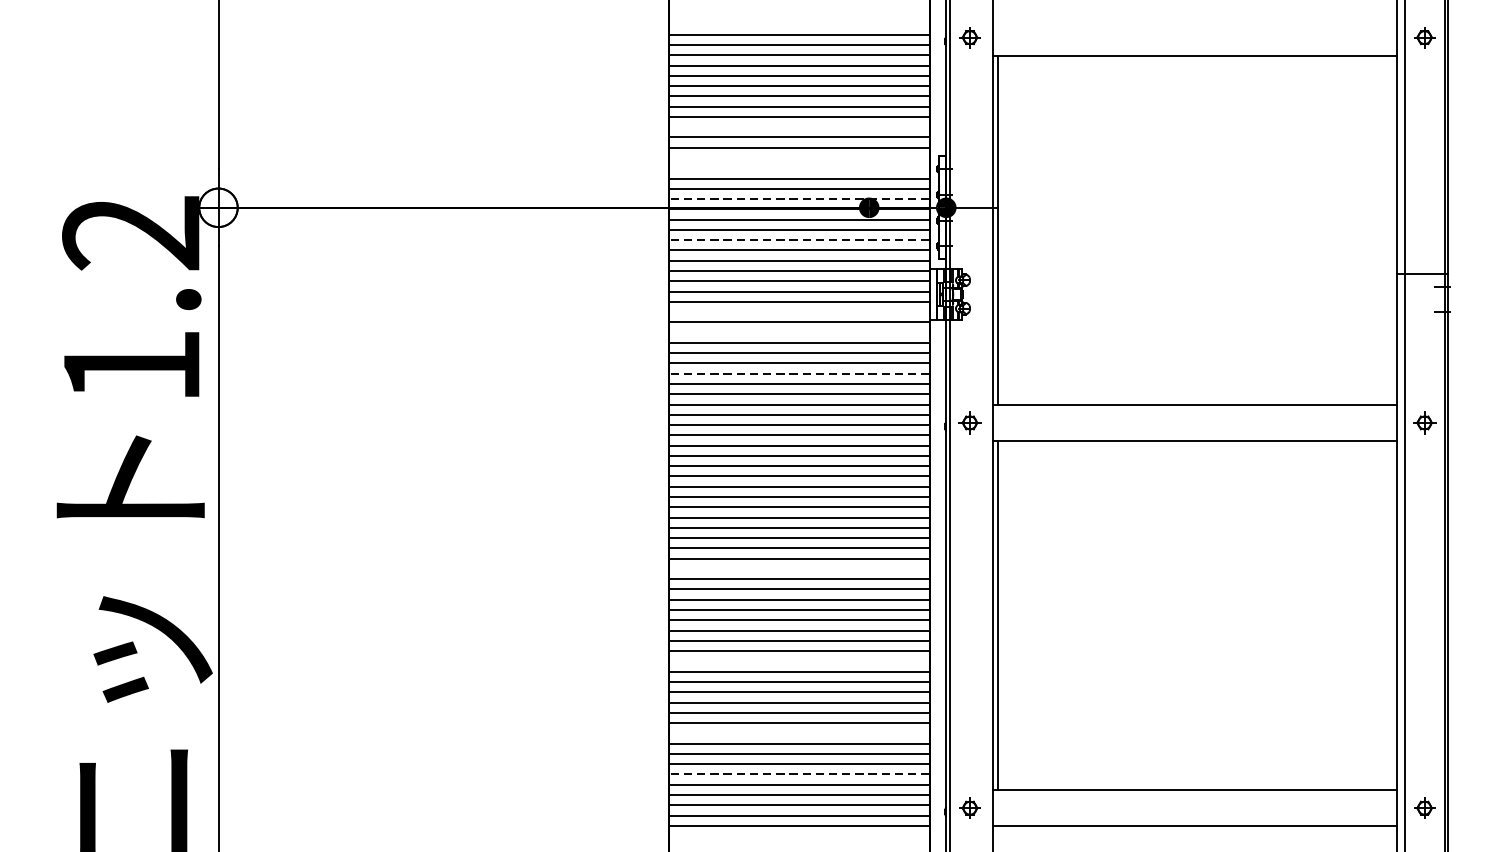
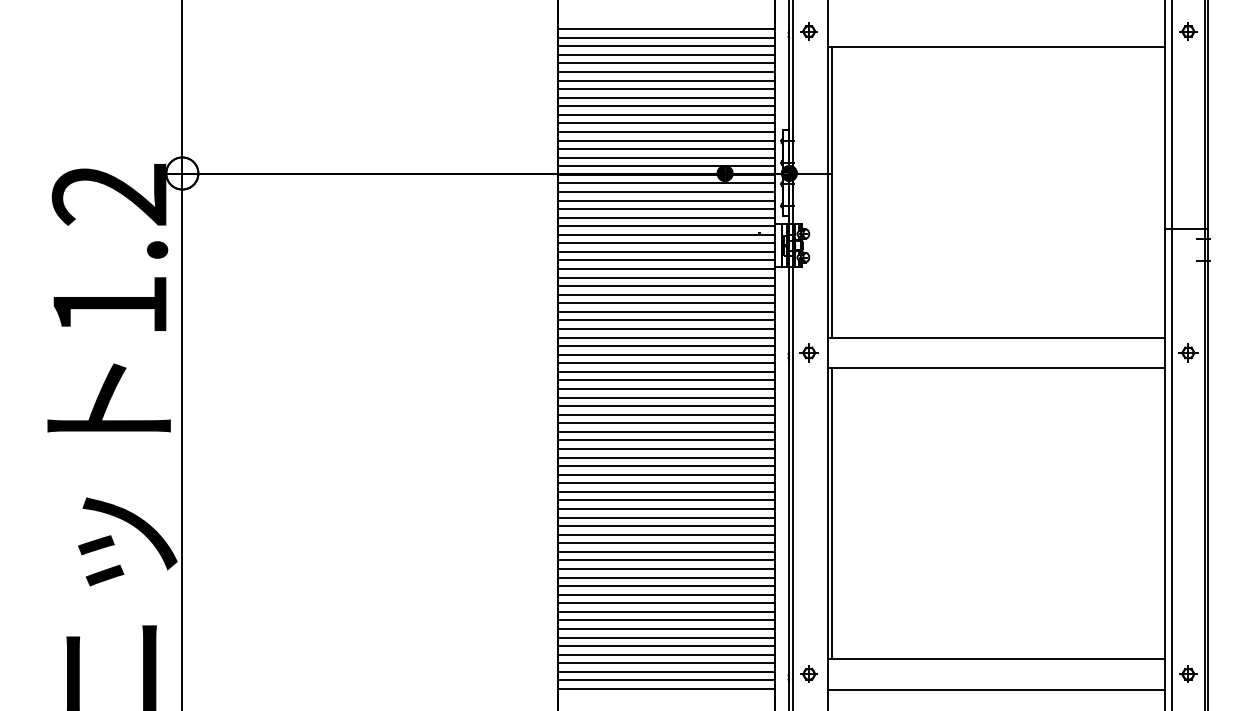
line: (798, 127) -> (666, 106), added
line: (798, 157) -> (666, 131), added
line: (798, 168) -> (666, 140), added
line: (798, 199) -> (666, 166), dashed -> solid
line: (798, 240) -> (666, 200), dashed -> solid
line: (798, 312) -> (666, 260), added
line: (798, 332) -> (666, 277), added
line: (798, 373) -> (666, 311), dashed -> solid
line: (798, 568) -> (666, 474), added
line: (798, 660) -> (666, 551), added
line: (798, 732) -> (666, 611), added
line: (798, 774) -> (666, 646), dashed -> solid

